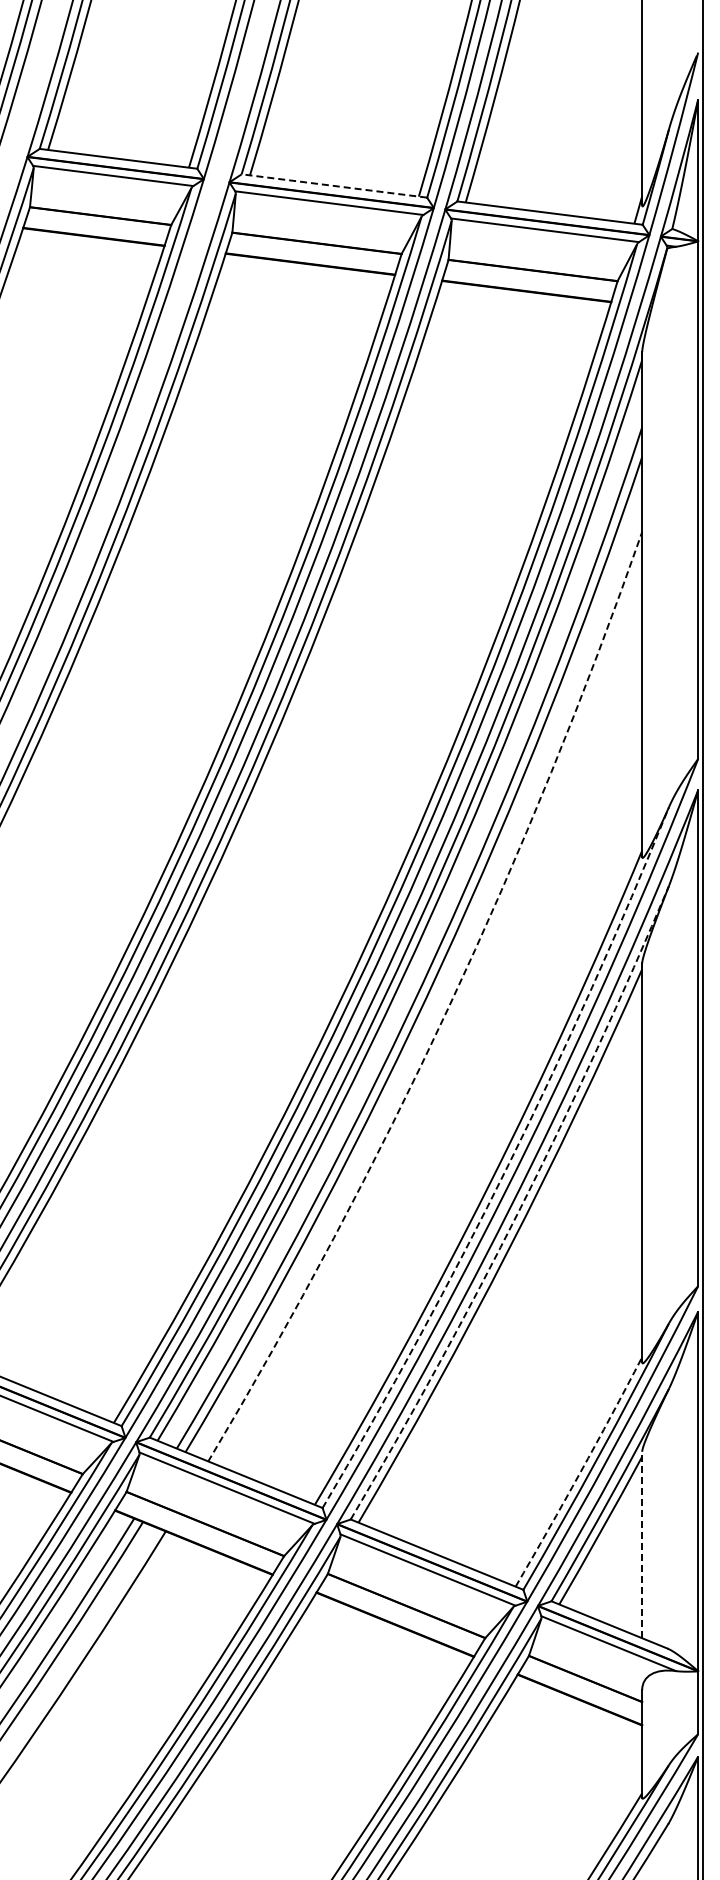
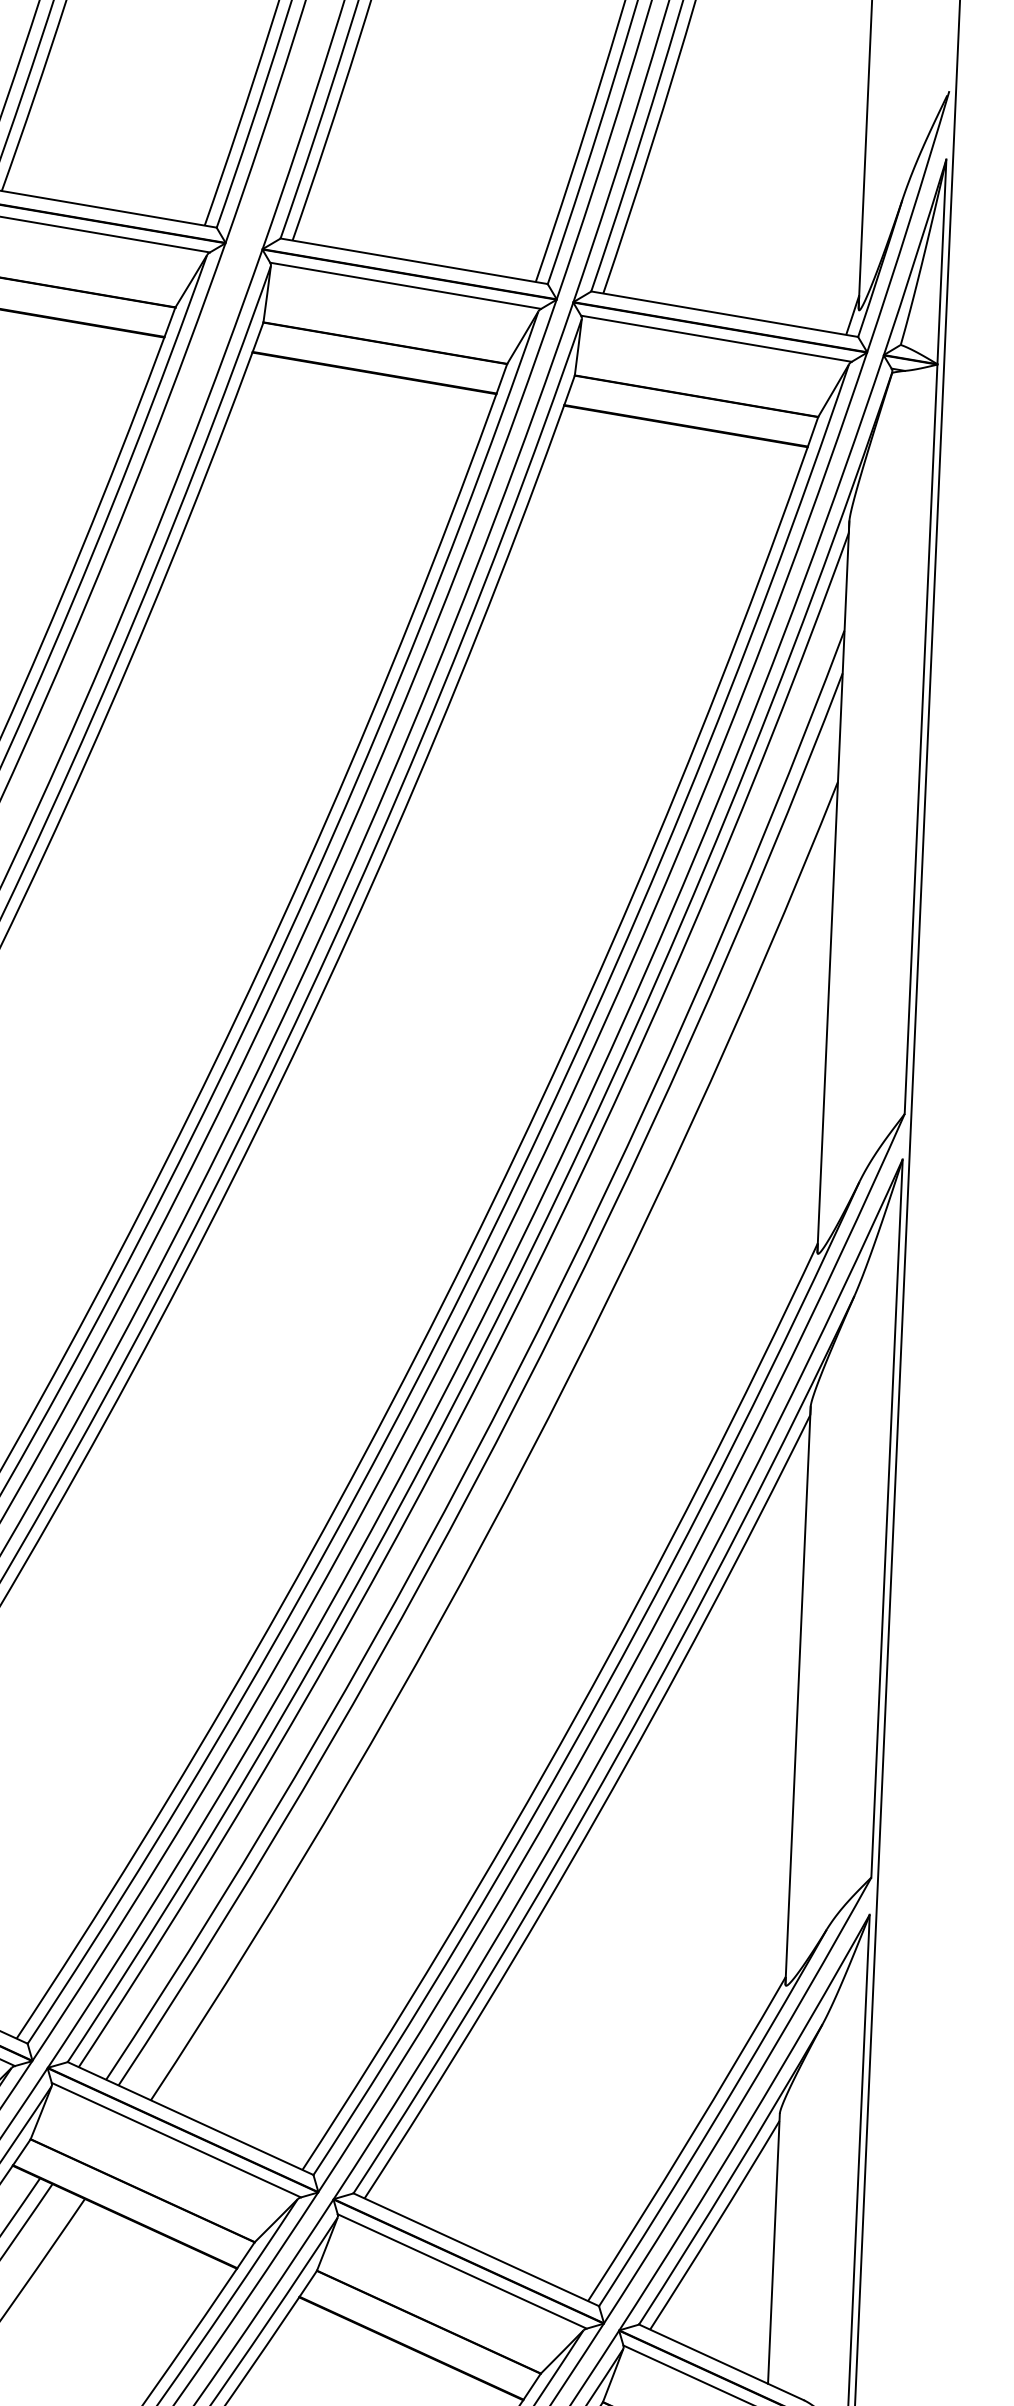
line: (333, 185) -> (412, 260), dashed -> solid
arc: (448, 1007) -> (527, 1458), dashed -> solid
arc: (508, 1164) -> (604, 1689), dashed -> solid
arc: (520, 1208) -> (619, 1753), dashed -> solid
arc: (580, 1472) -> (689, 2139), dashed -> solid
line: (642, 1544) -> (774, 2248), dashed -> solid

